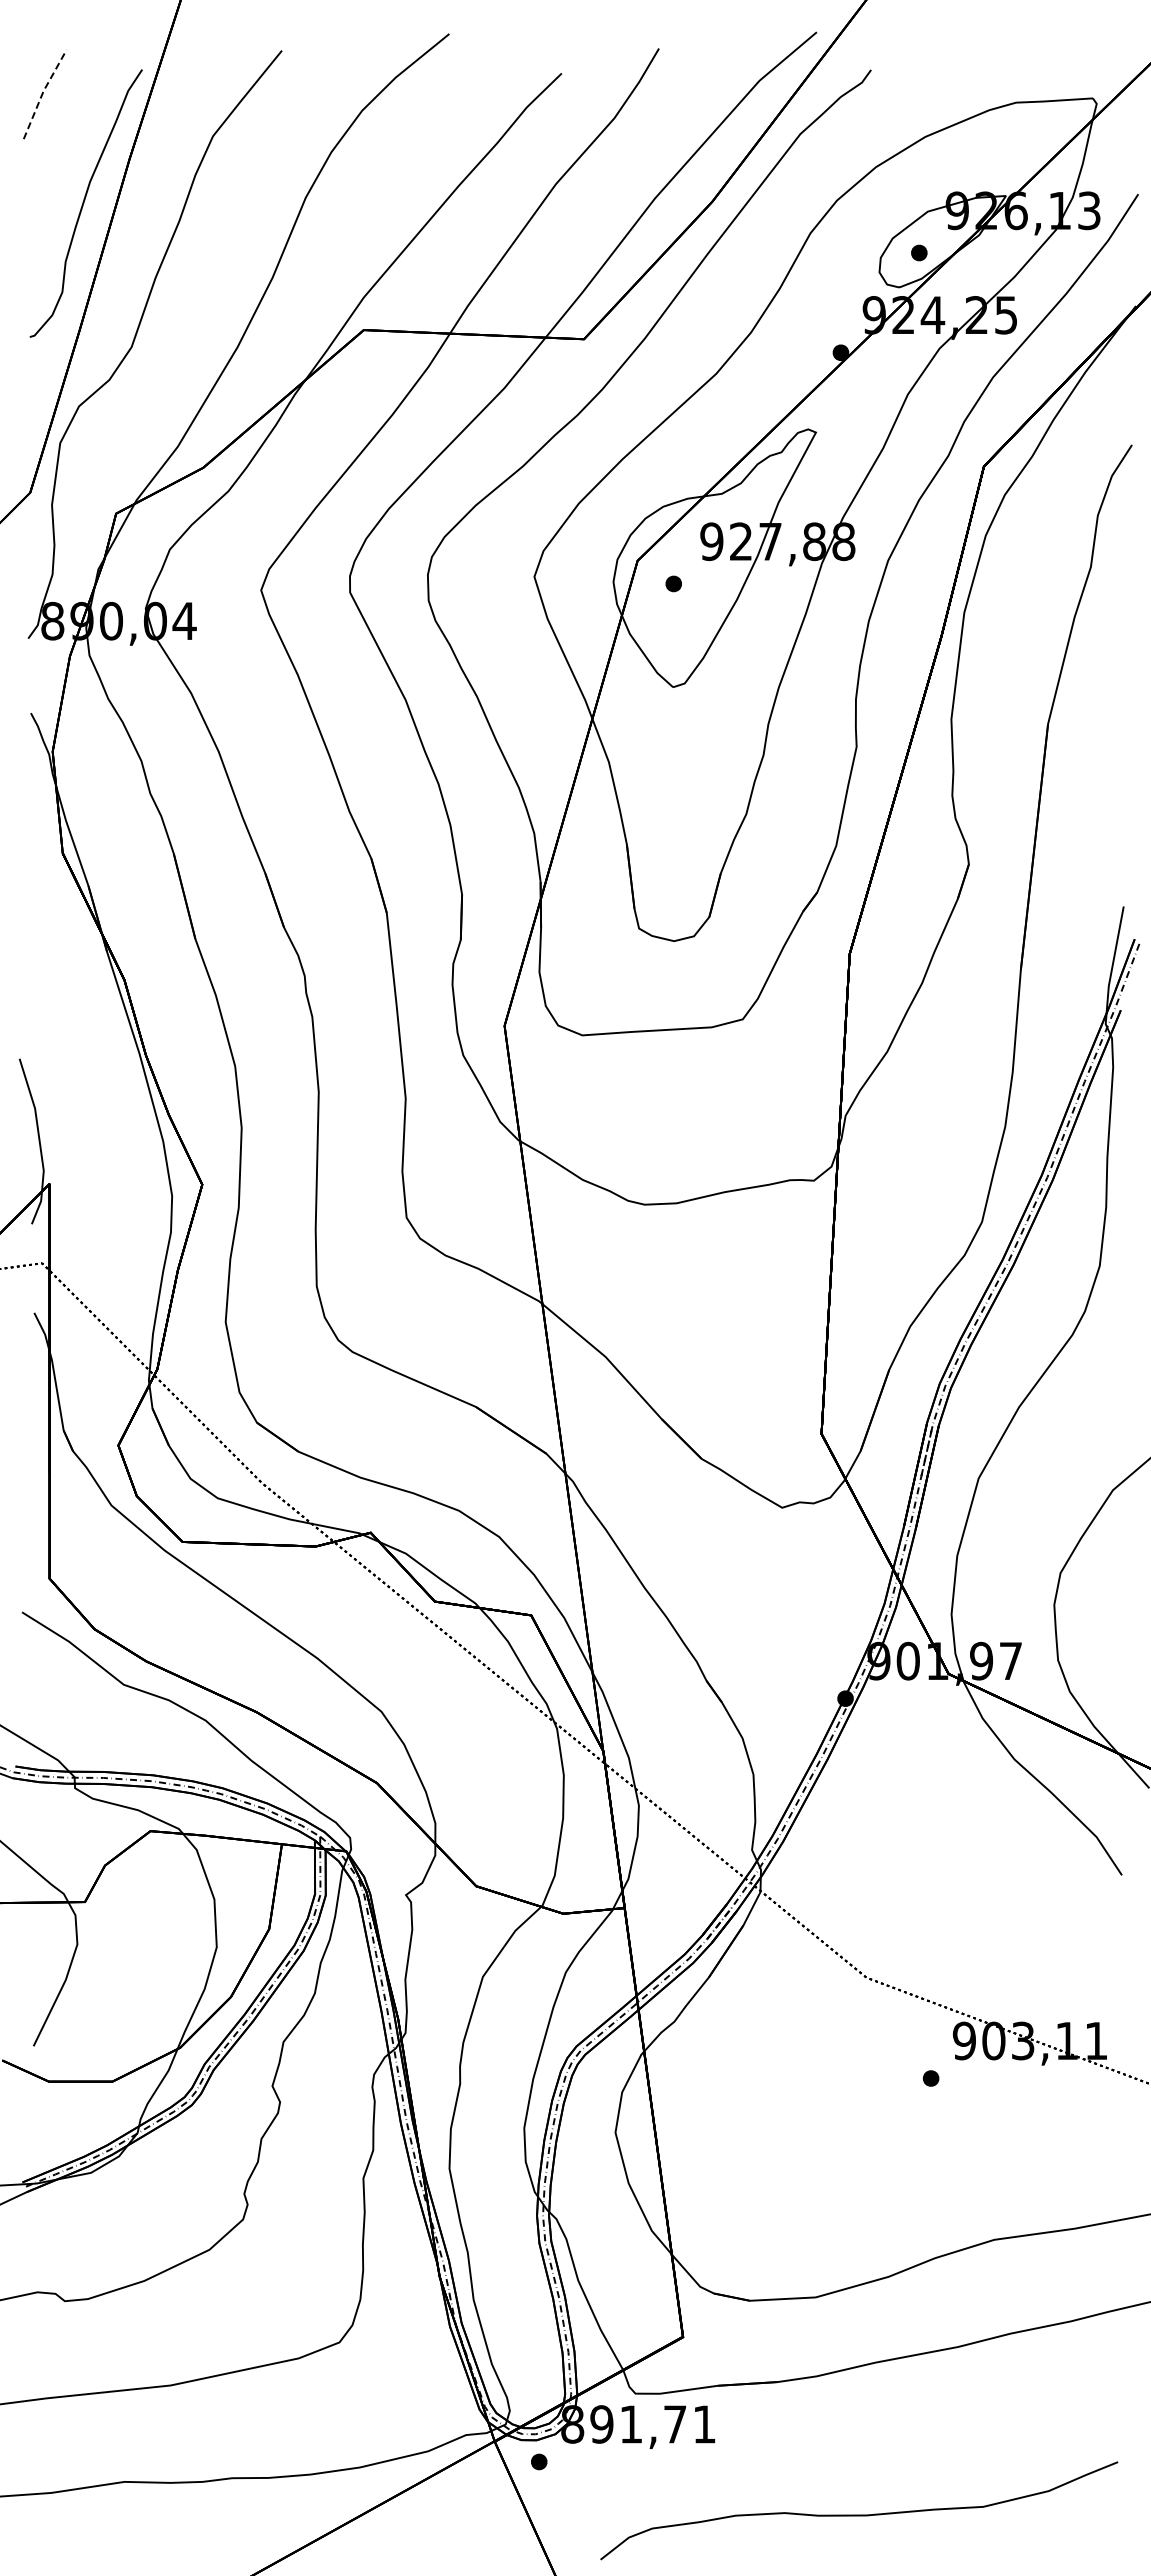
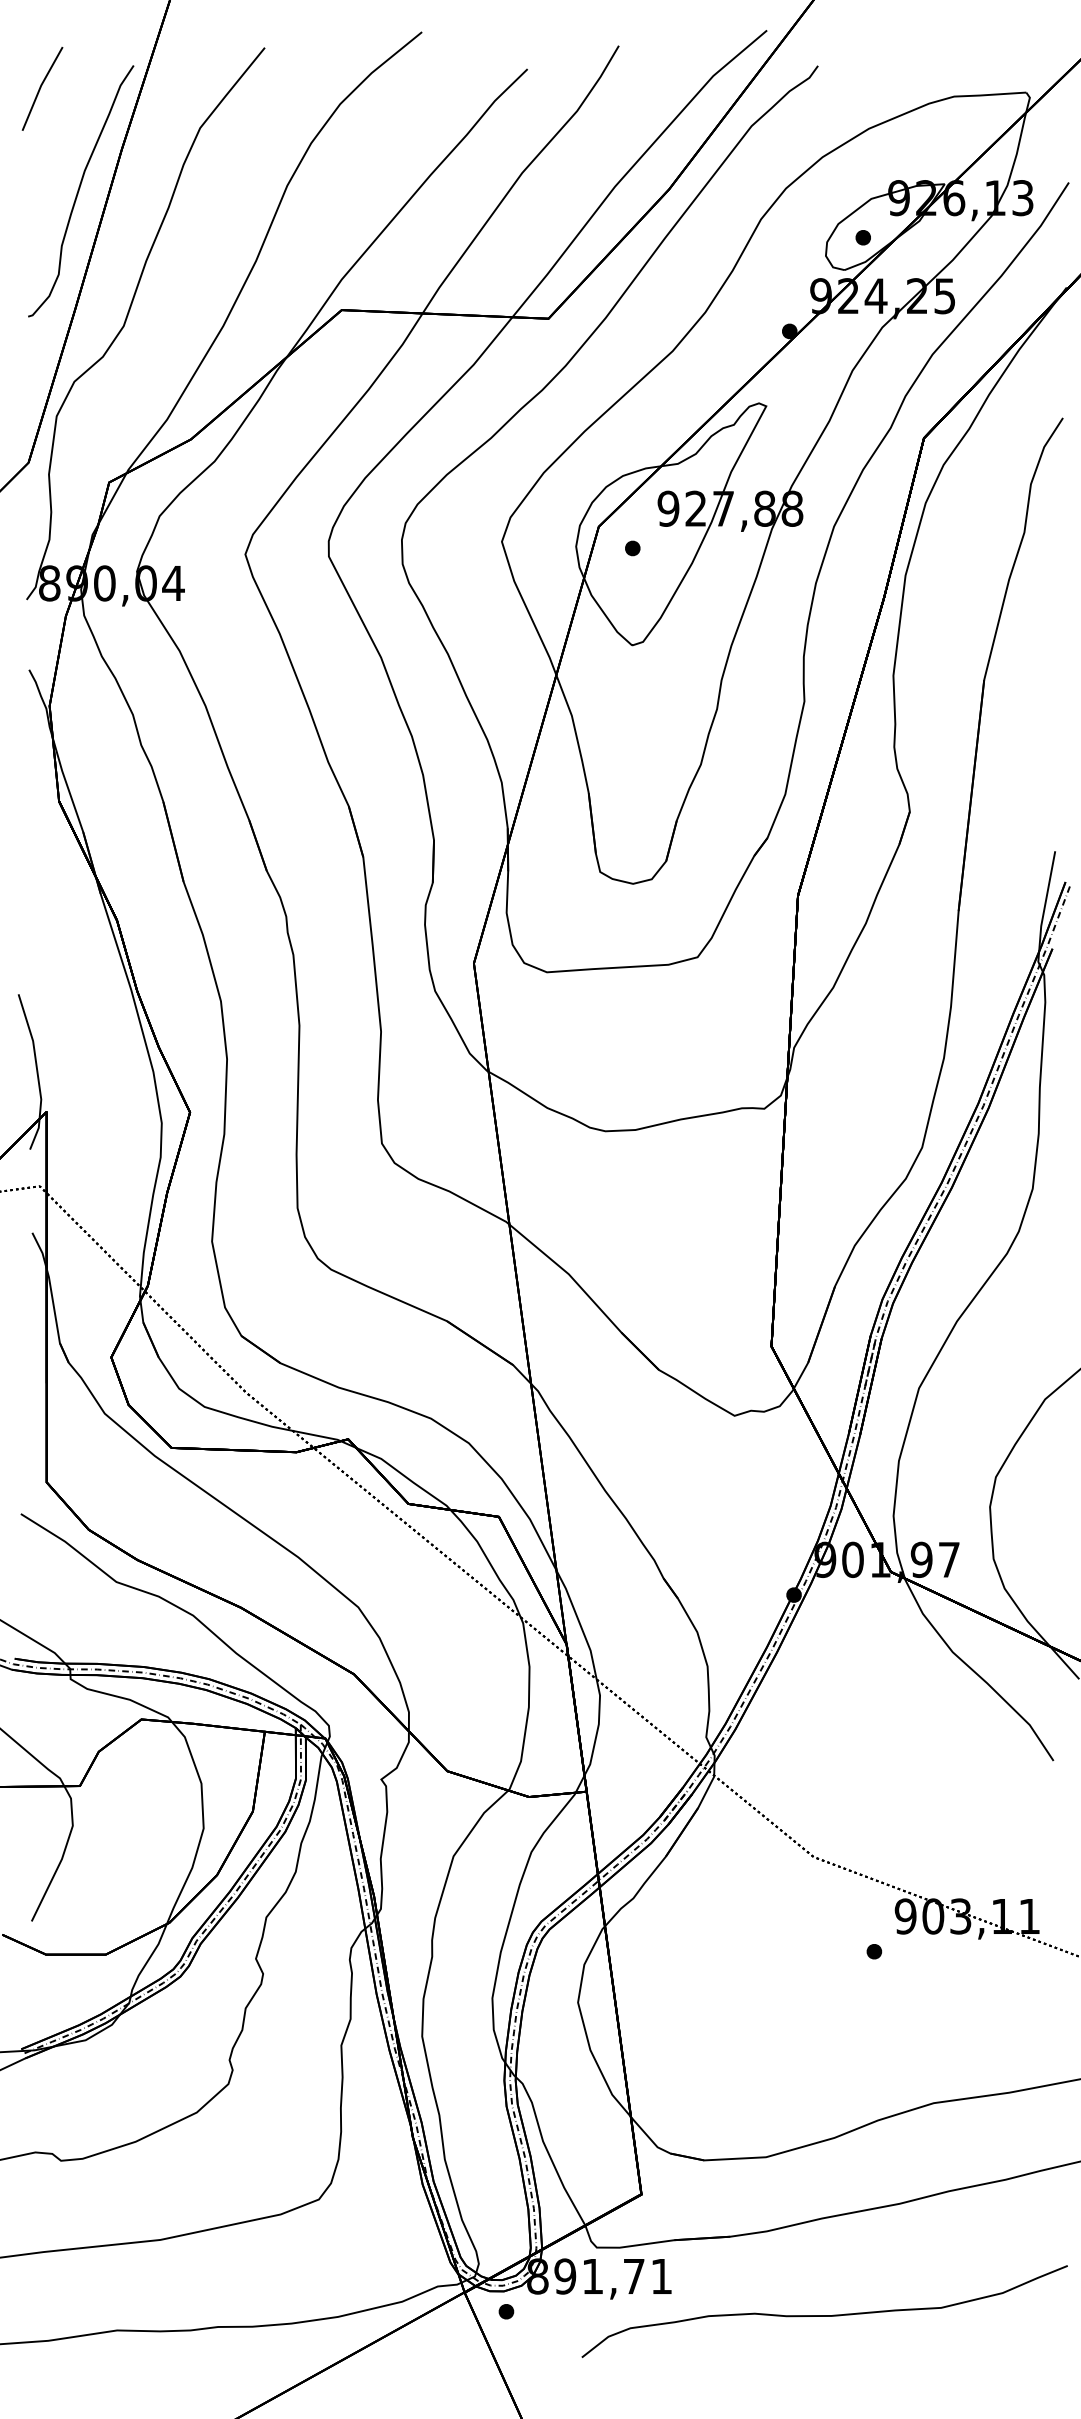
line: (42, 92) -> (40, 87), dashed -> solid
curve: (859, 2514) -> (824, 2315), moved

